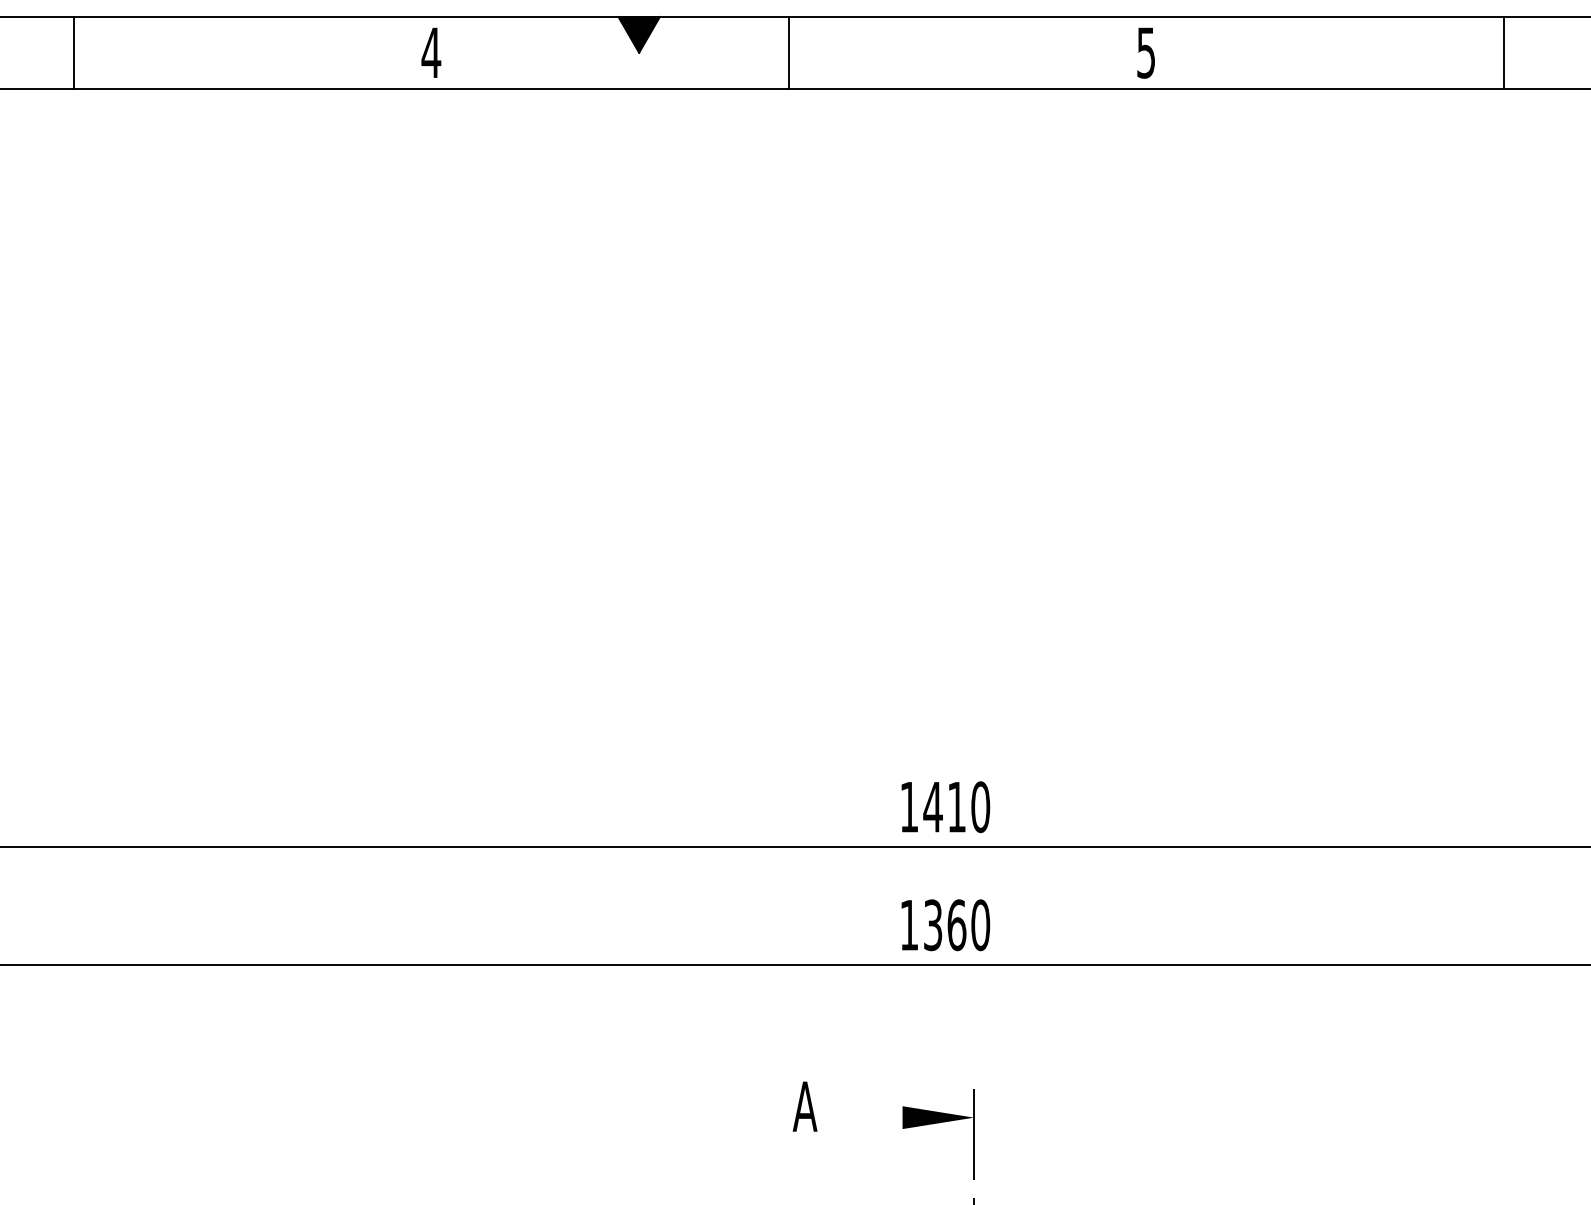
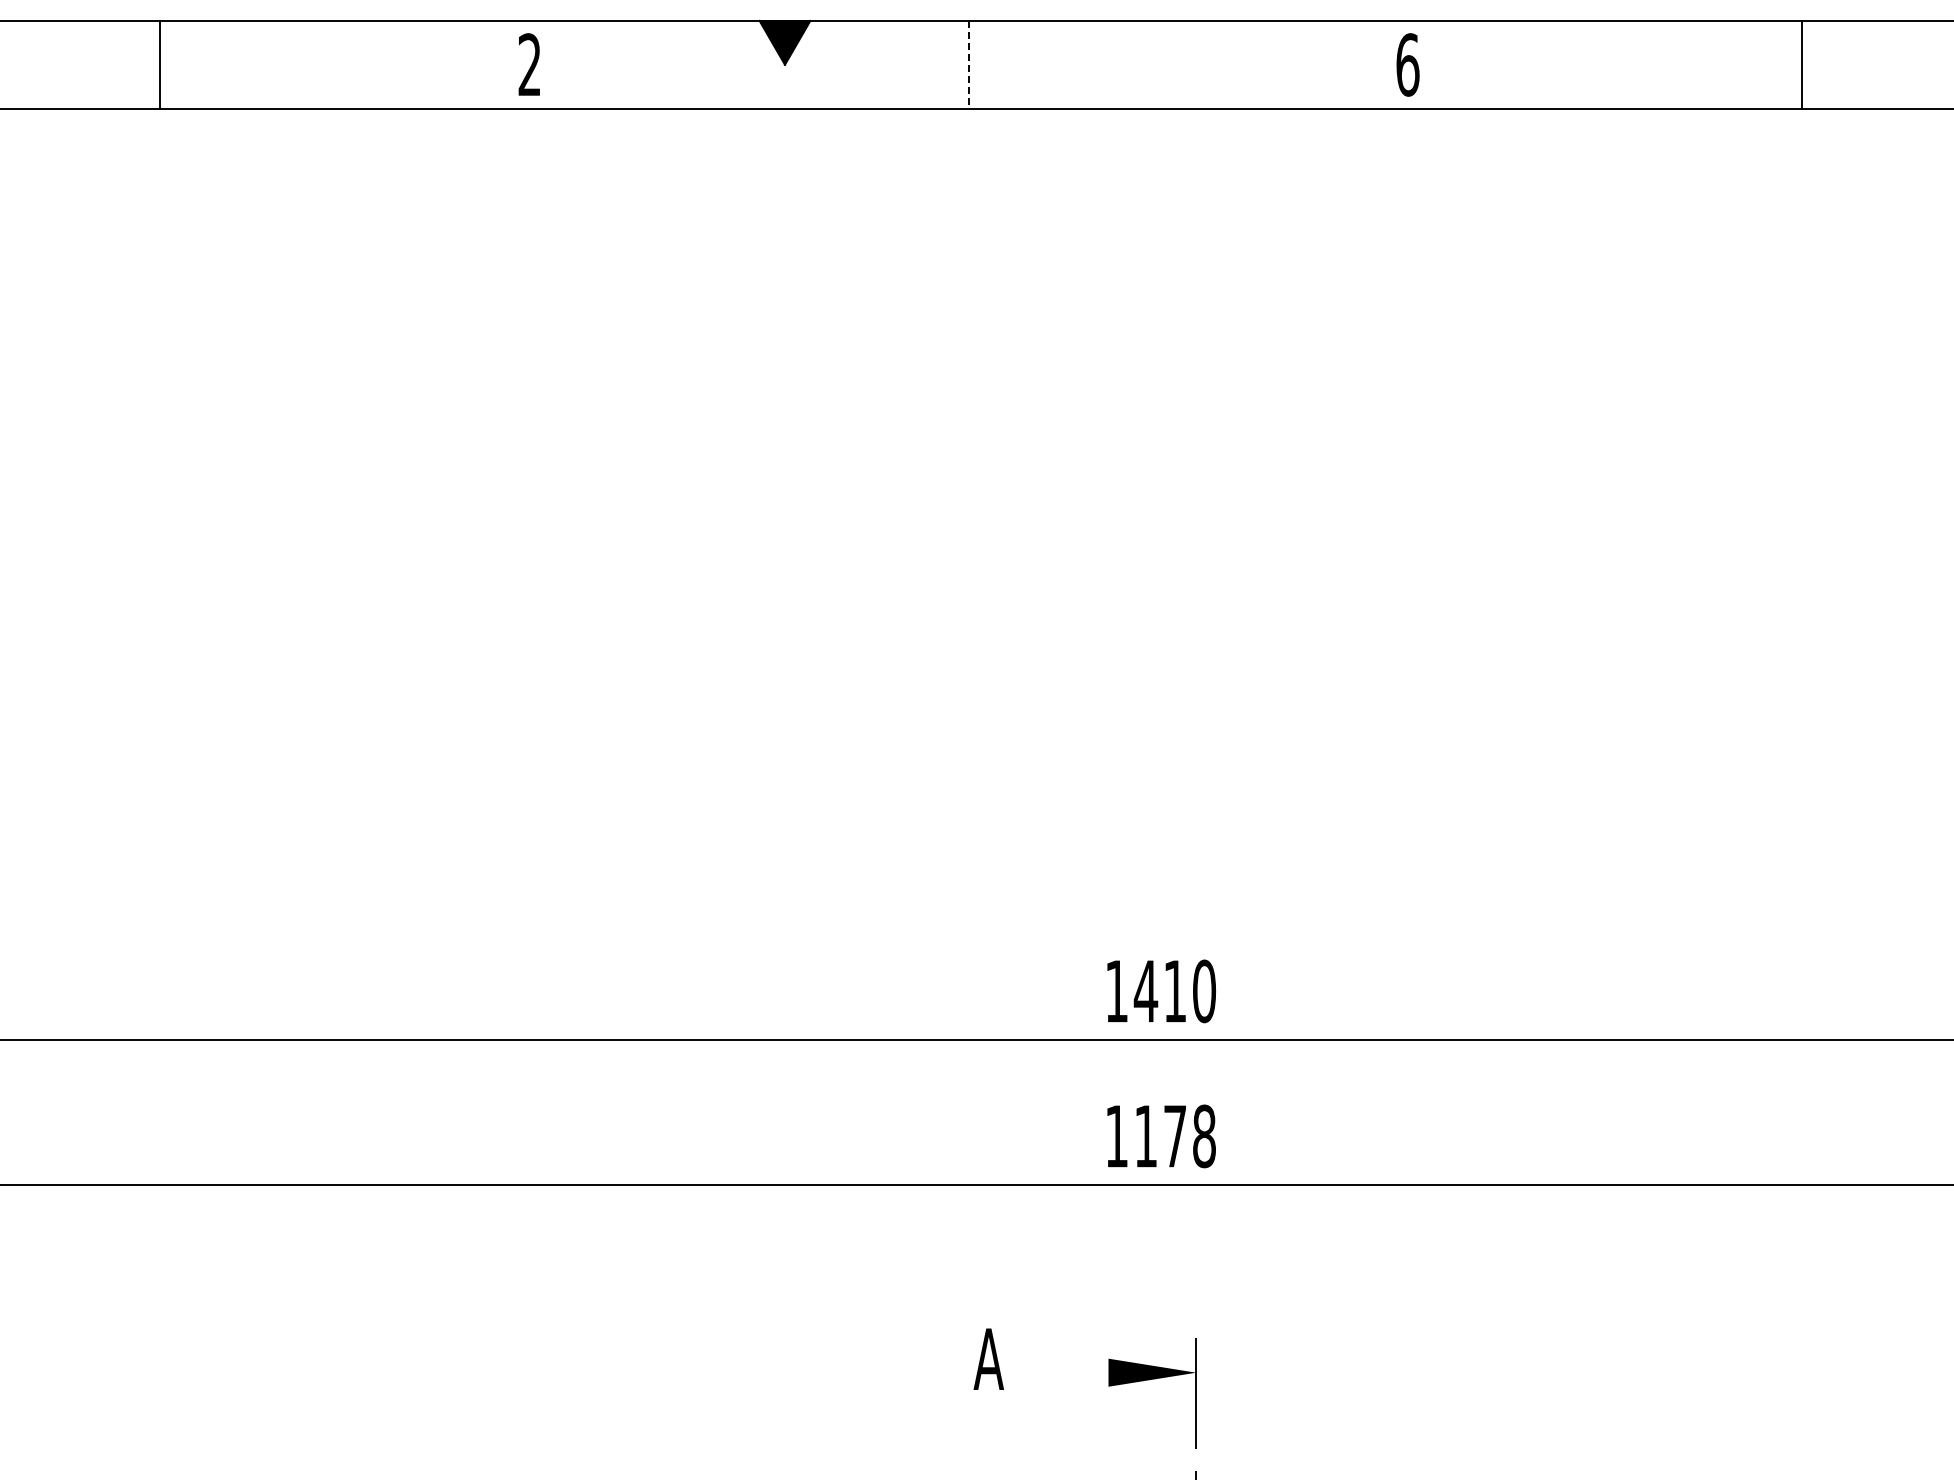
line: (74, 52) -> (160, 64), moved
text: (431, 52) -> (529, 64), 4 -> 2
line: (789, 52) -> (969, 64), solid -> dashed
text: (1146, 52) -> (1407, 64), 5 -> 6
line: (1504, 52) -> (1802, 64), moved
text: (957, 925) -> (1175, 1136), 1360 -> 1178

